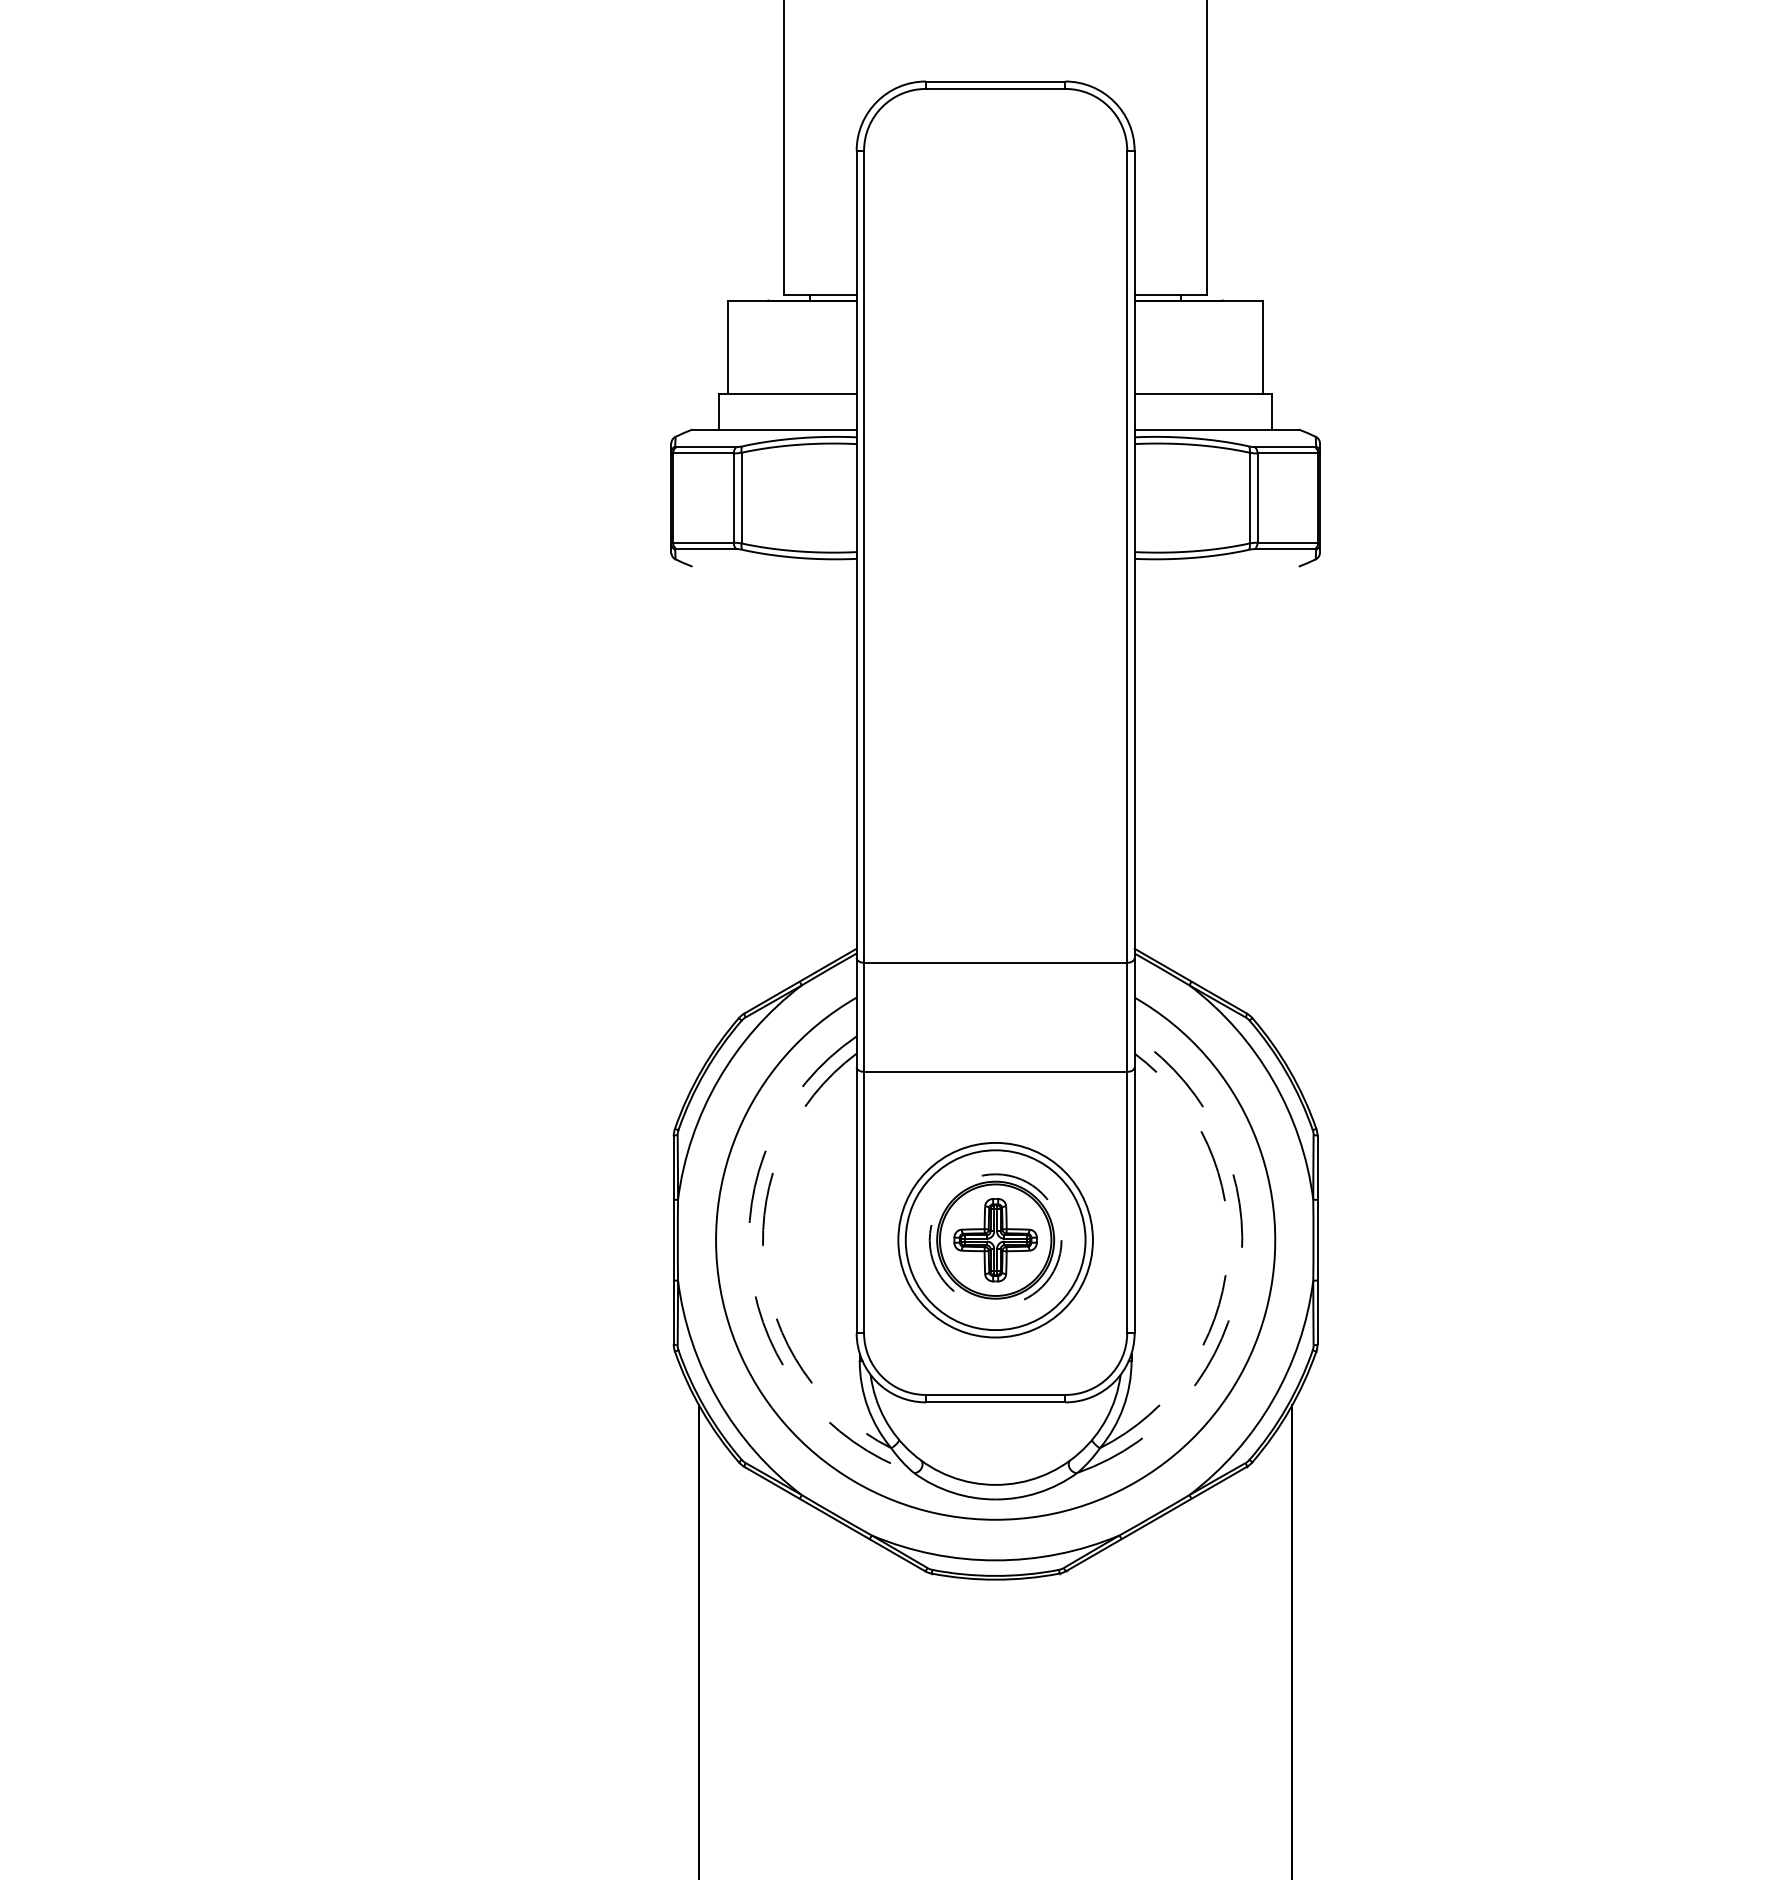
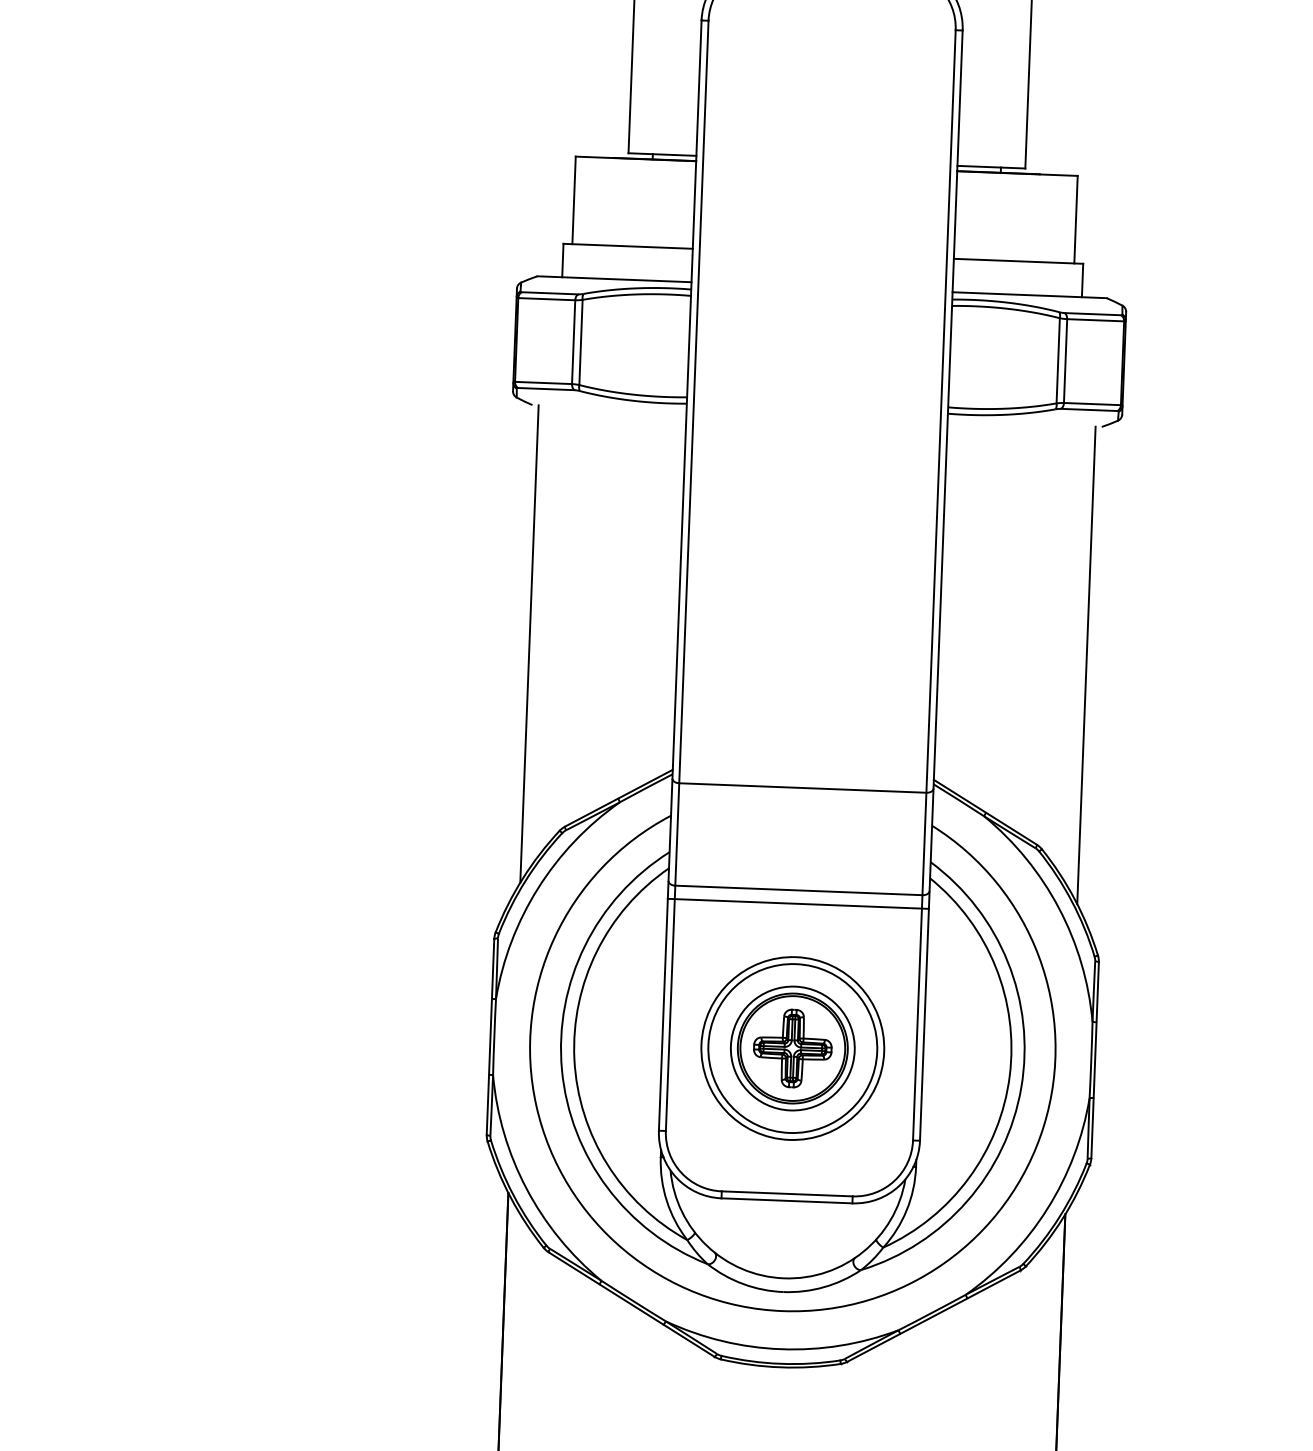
line: (699, 820) -> (529, 643), added
line: (1292, 820) -> (1086, 665), added
line: (995, 1086) -> (798, 904), added
circle: (995, 1240) -> (792, 1048), dashed -> solid
arc: (763, 1260) -> (574, 1059), dashed -> solid
arc: (1227, 1260) -> (1009, 1075), dashed -> solid
arc: (751, 1272) -> (562, 1070), dashed -> solid
arc: (1240, 1272) -> (1021, 1087), dashed -> solid

